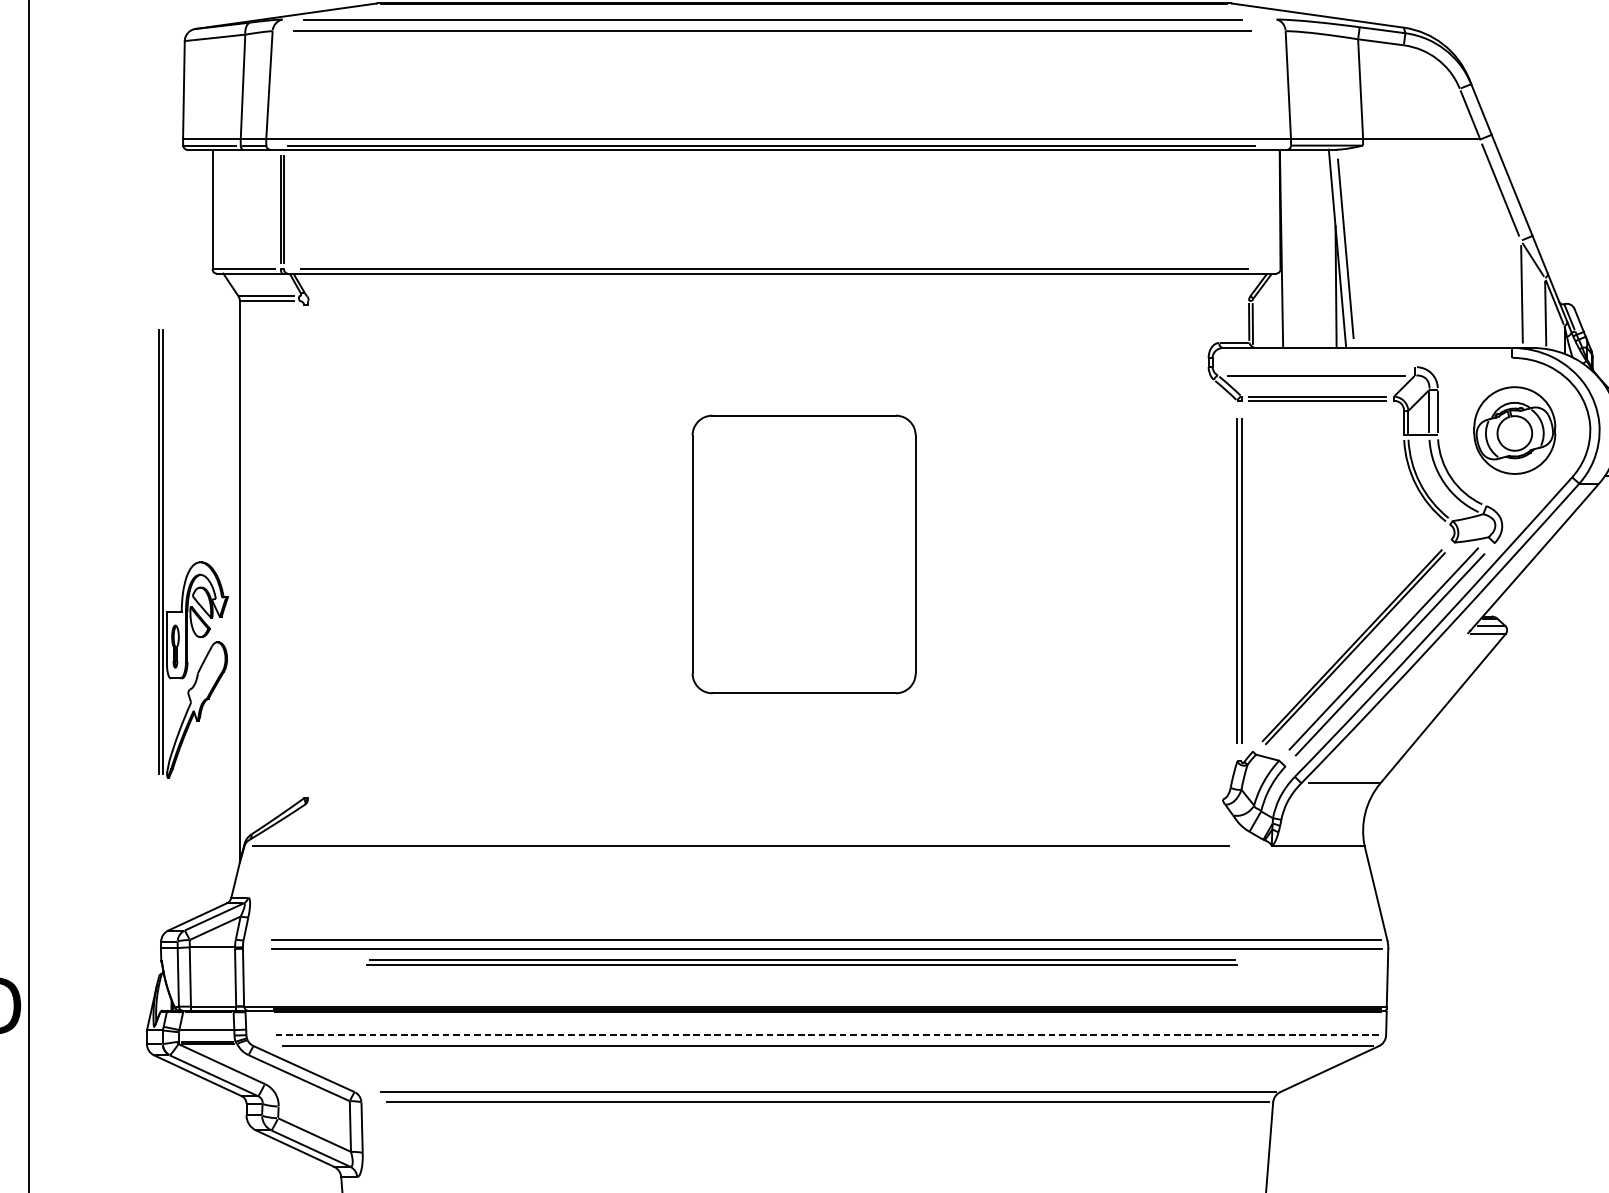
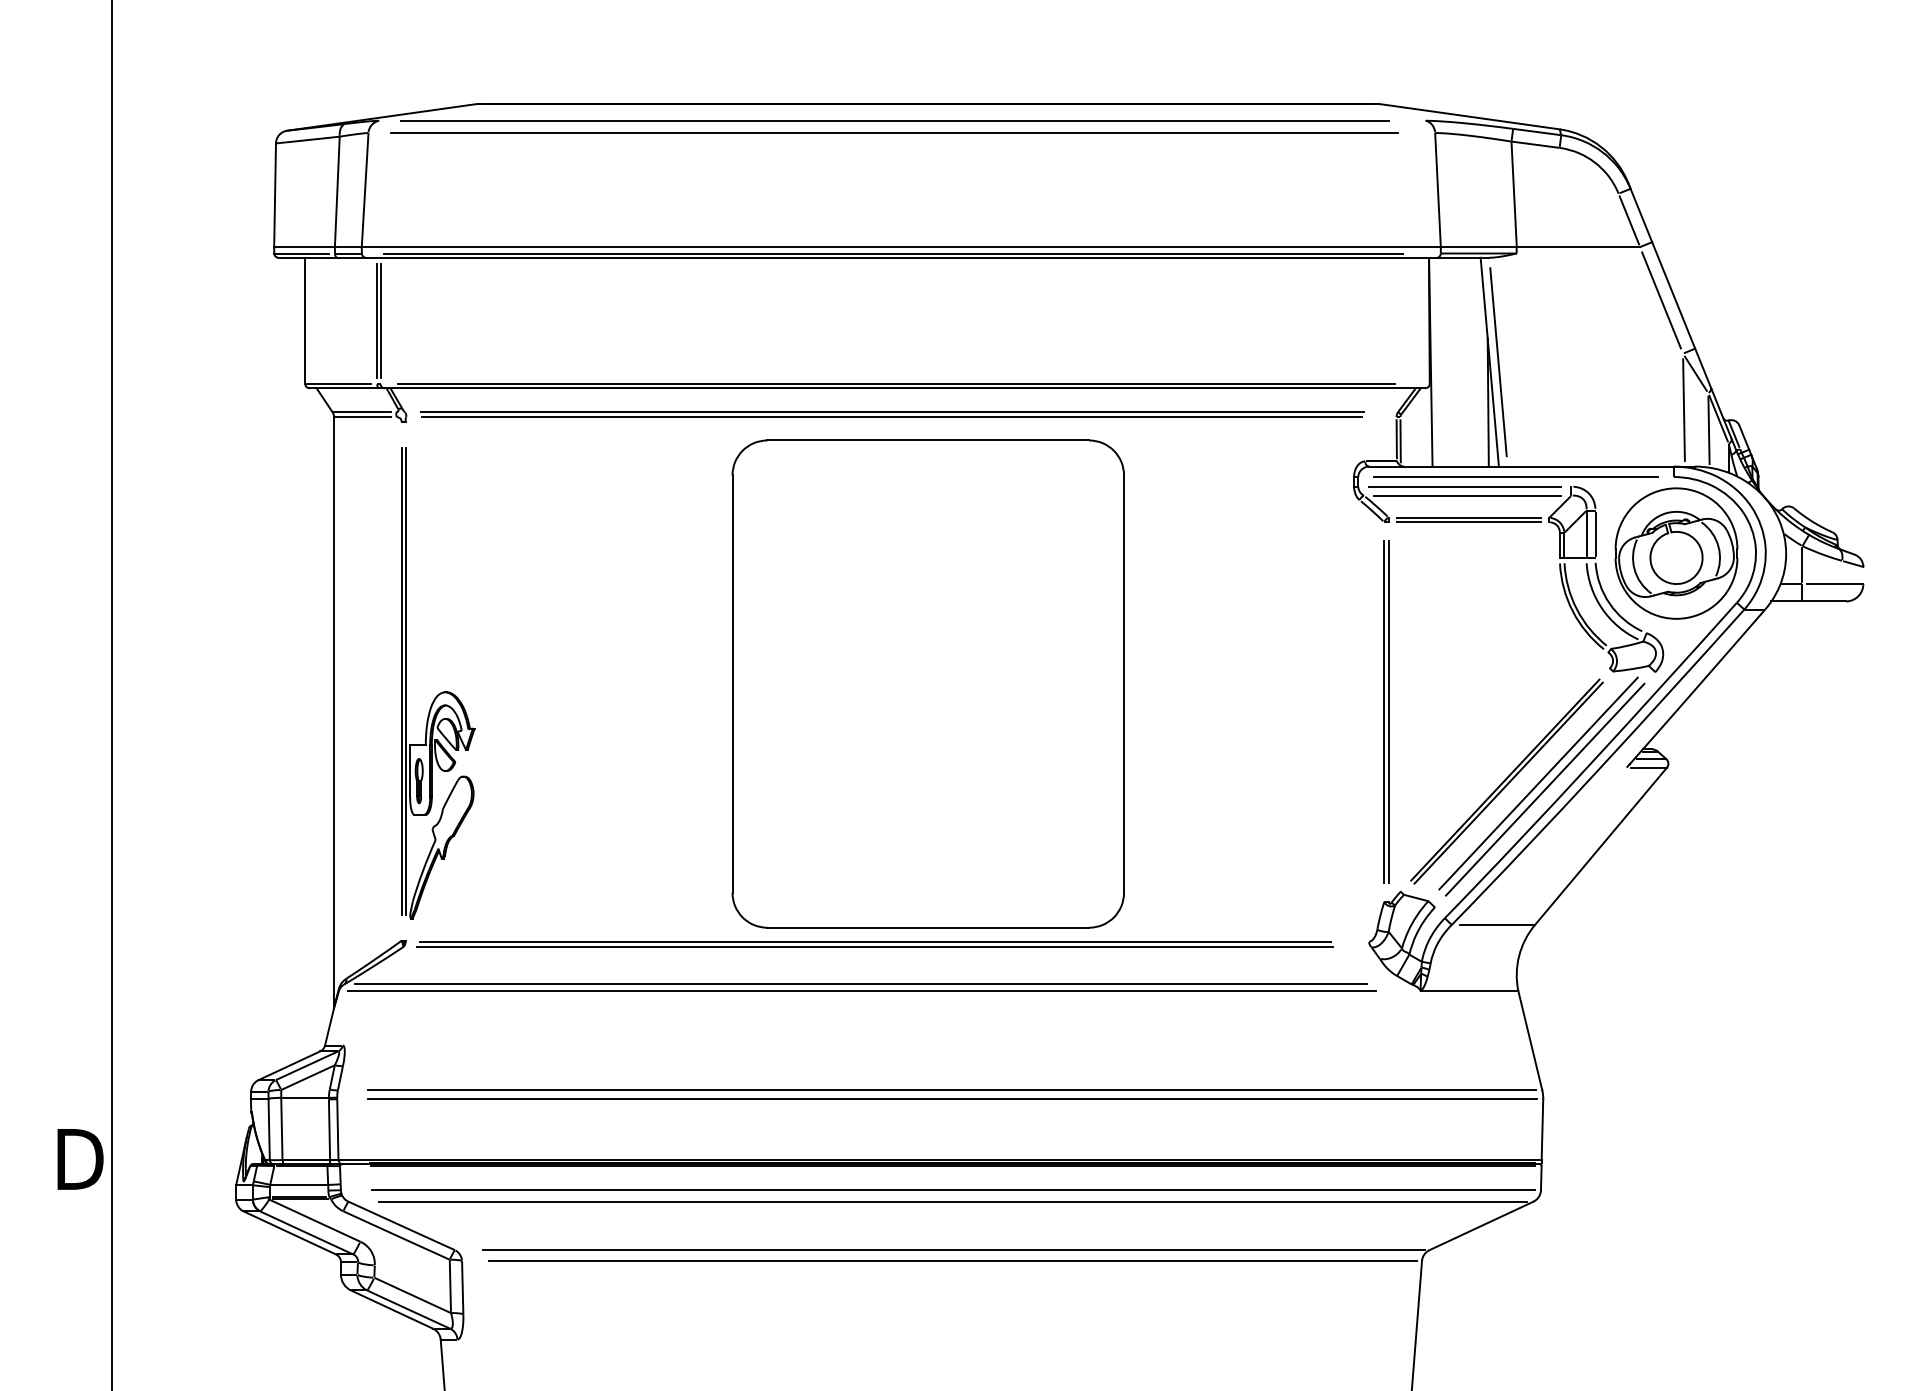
part: (770, 298) -> (892, 414), added
line: (1362, 358) -> (1516, 477), added
line: (1313, 366) -> (1464, 486), added
part: (1514, 430) -> (1676, 553), size x1.43
part: (803, 553) -> (927, 683), size x1.67
part: (197, 561) -> (442, 691), moved
line: (739, 839) -> (860, 984), added
part: (801, 962) -> (874, 944), moved
line: (828, 1035) -> (953, 1190), dashed -> solid

